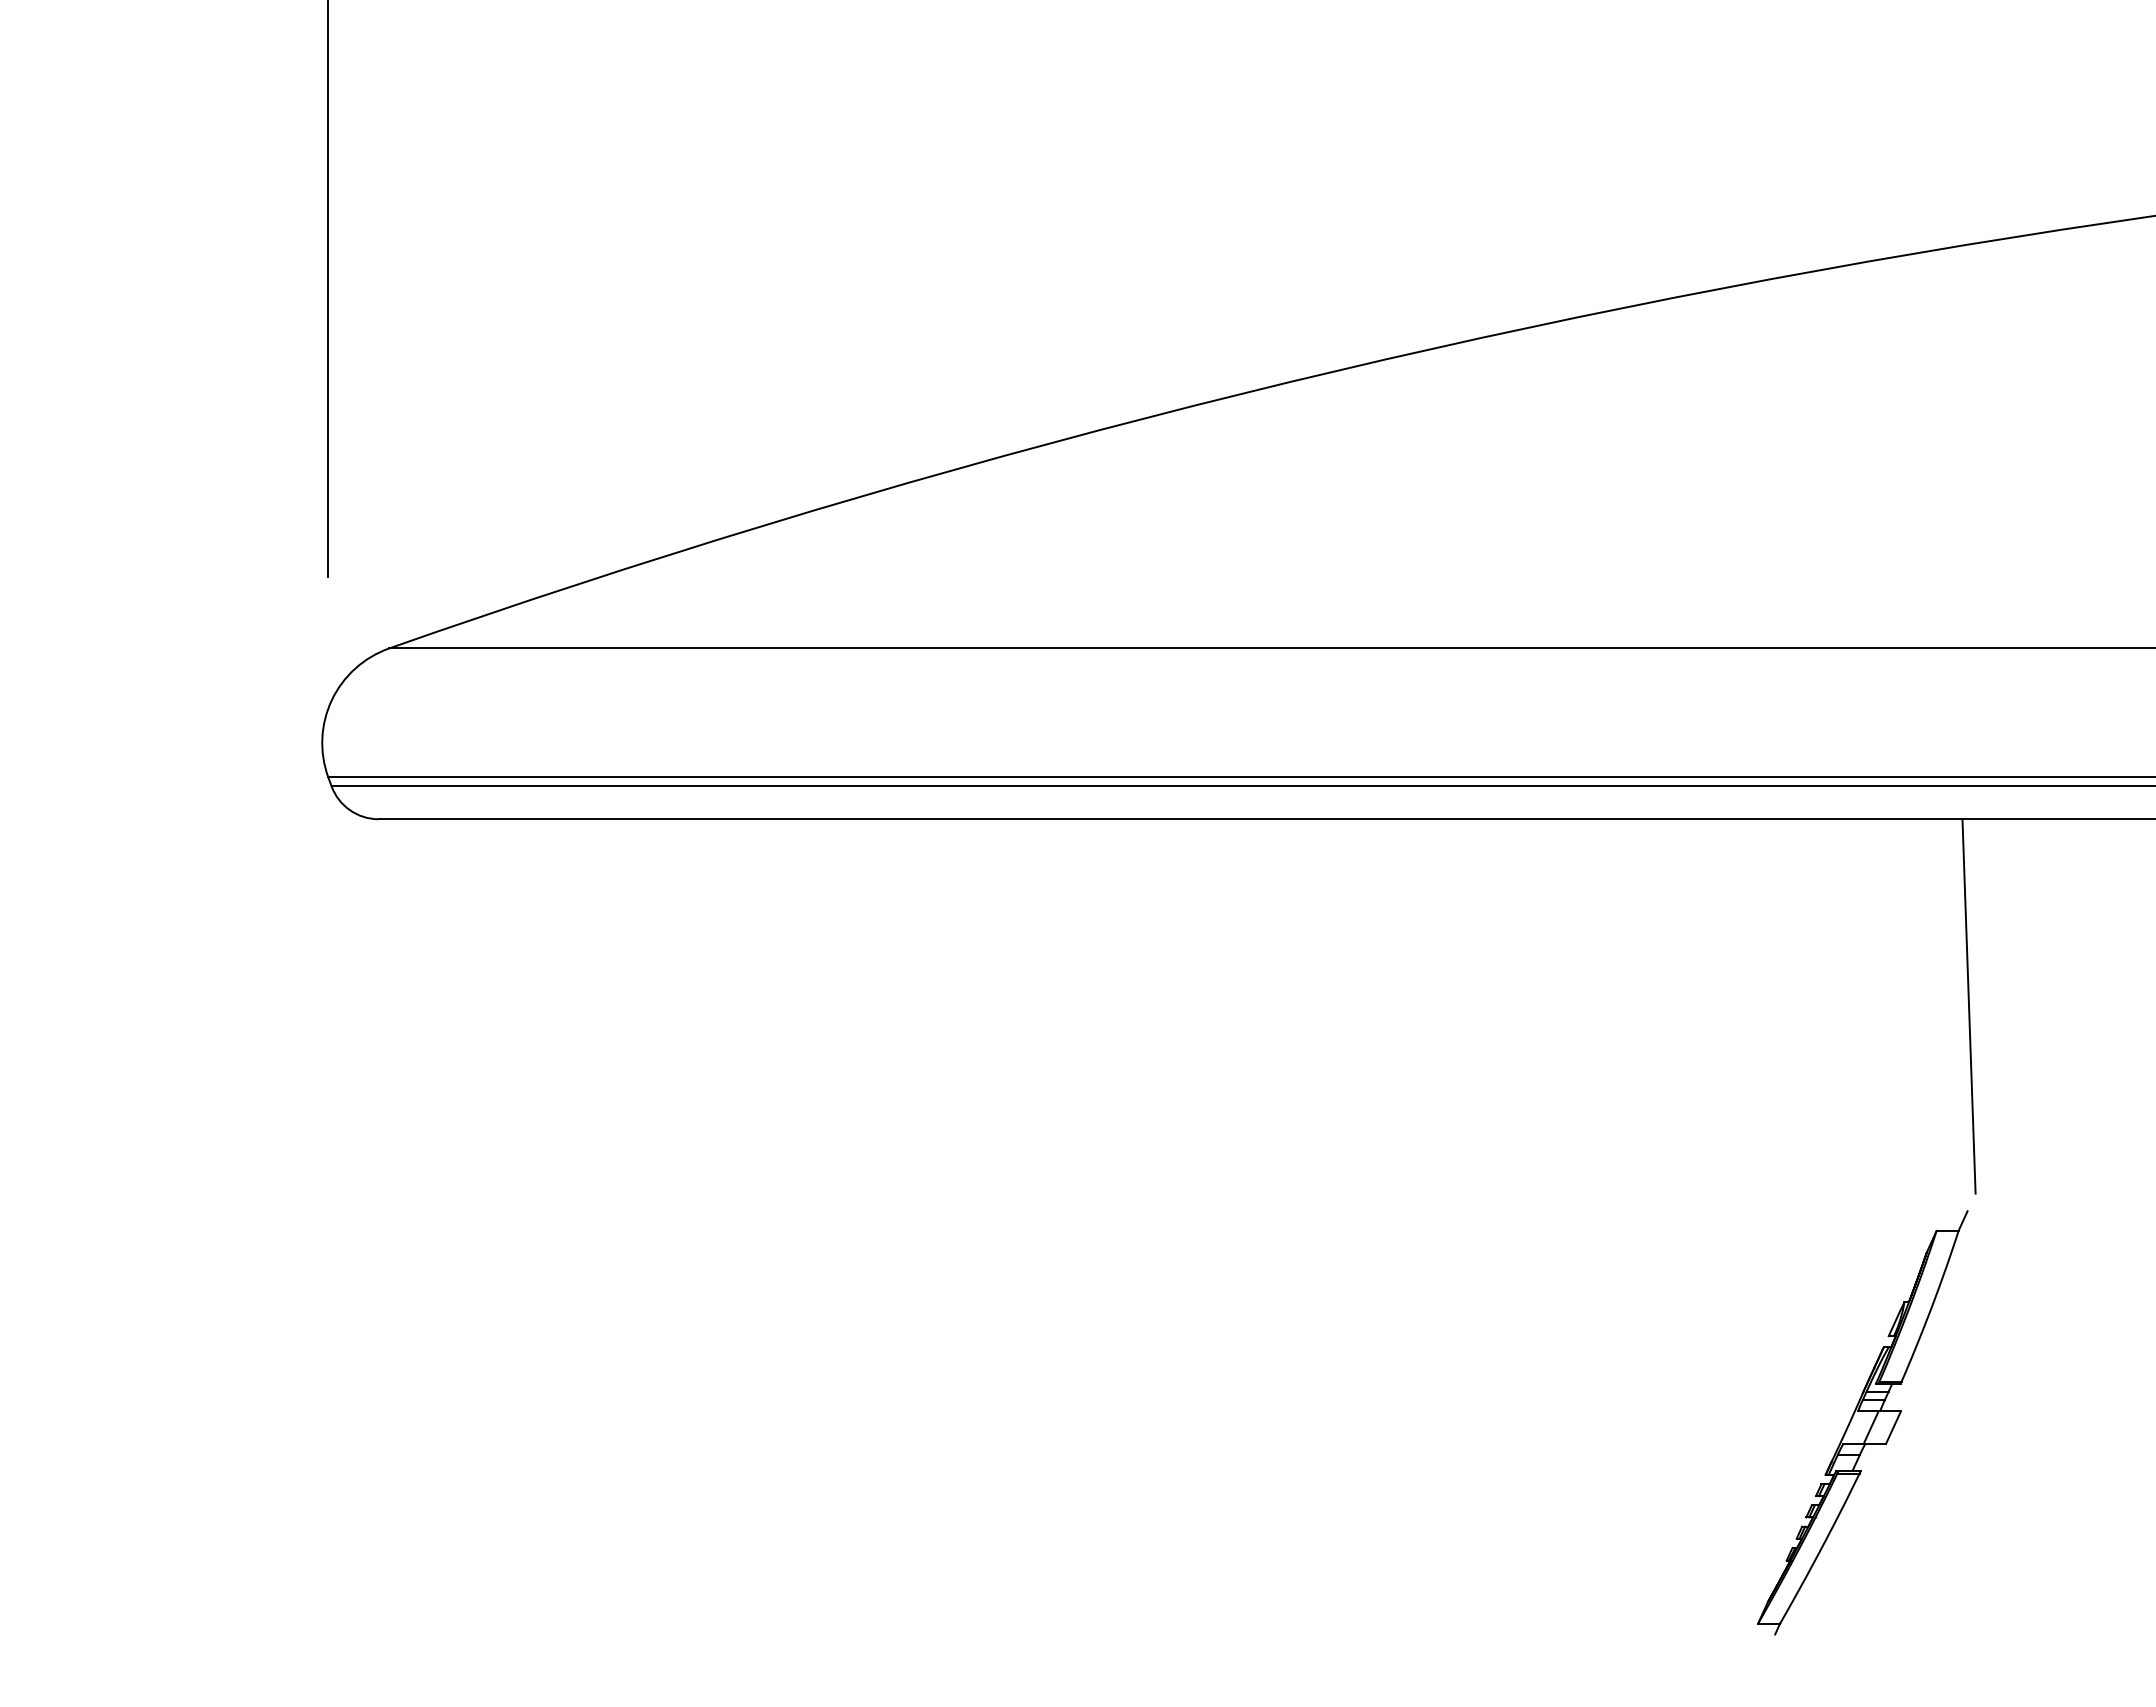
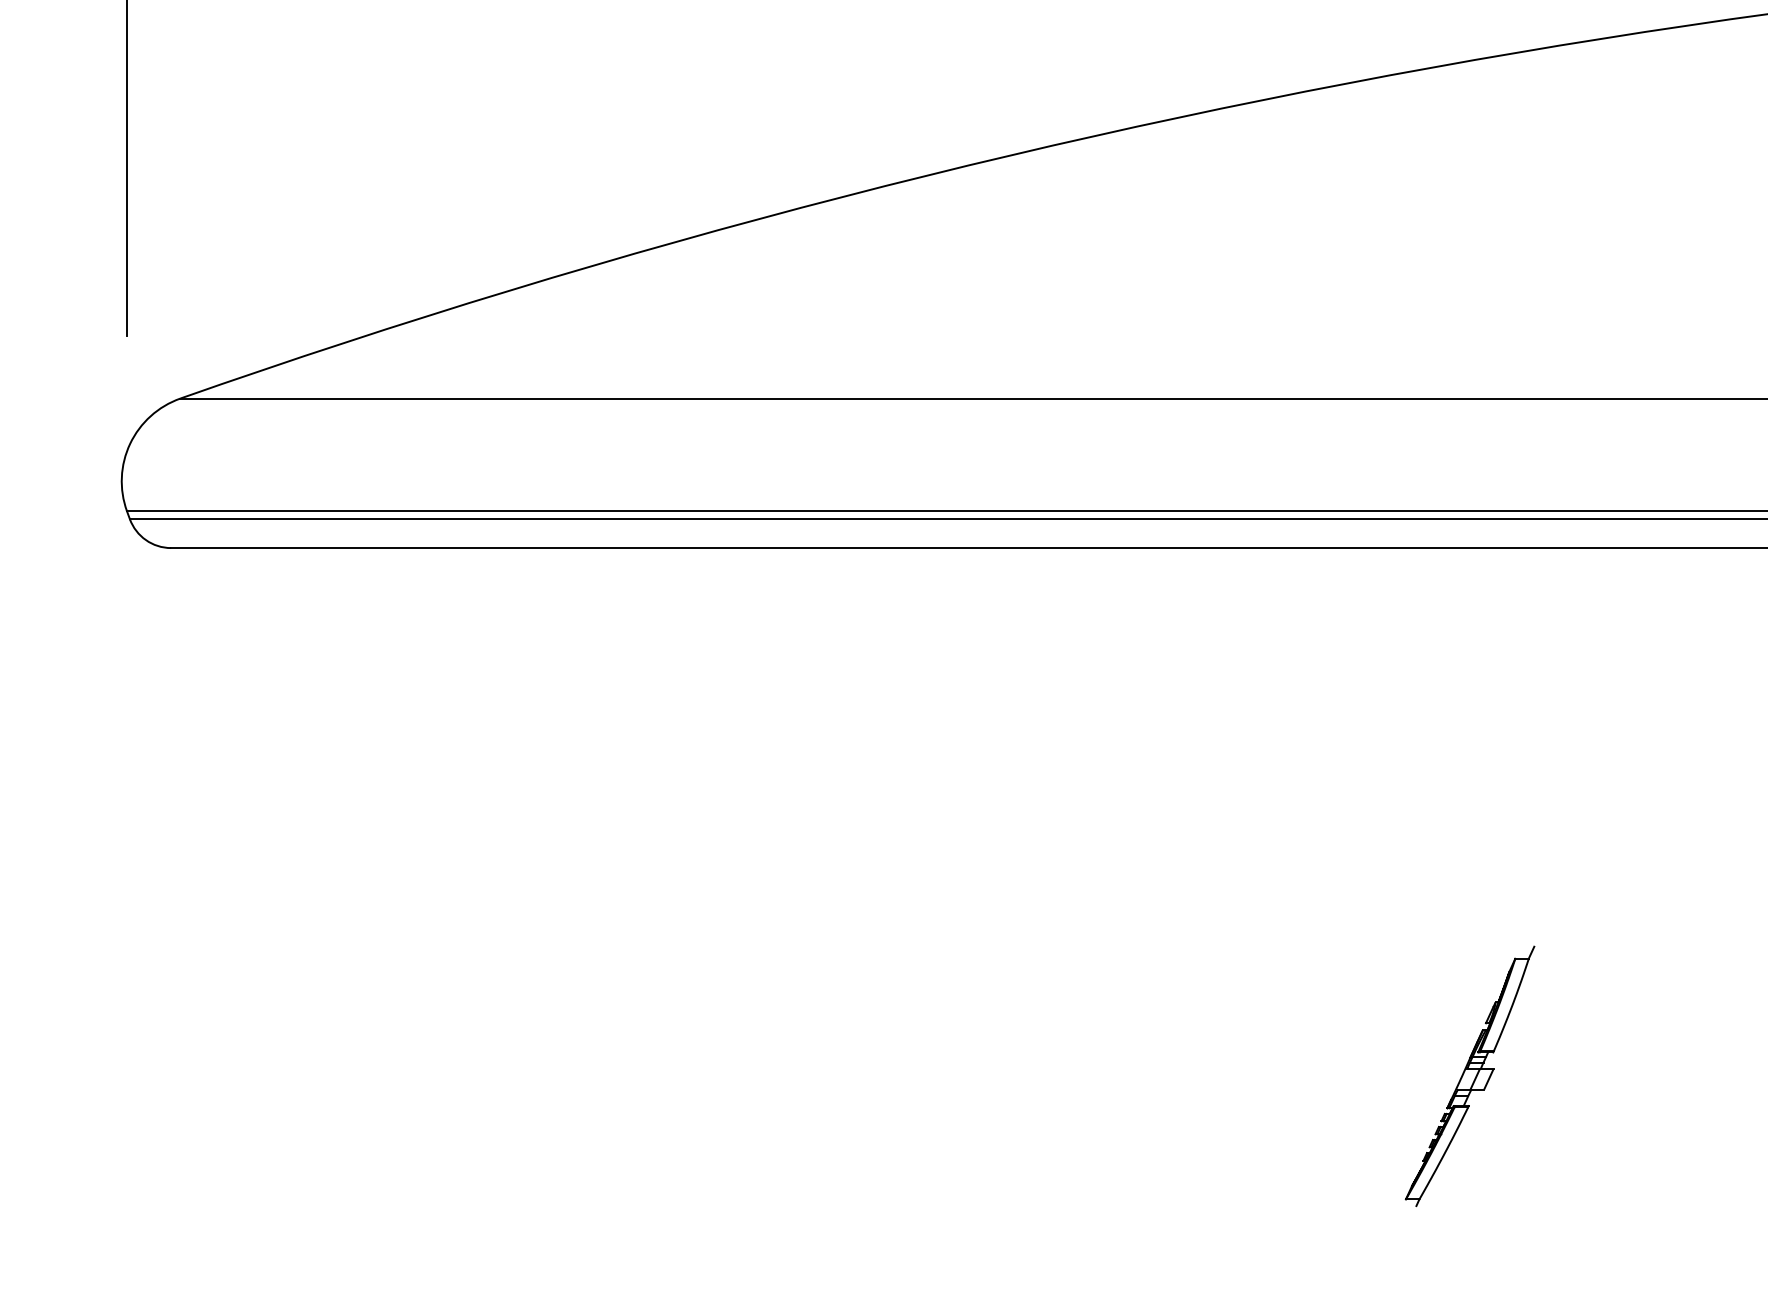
line: (1968, 1006) -> (1562, 711), removed
part: (1862, 1422) -> (1469, 1076), size x0.7

